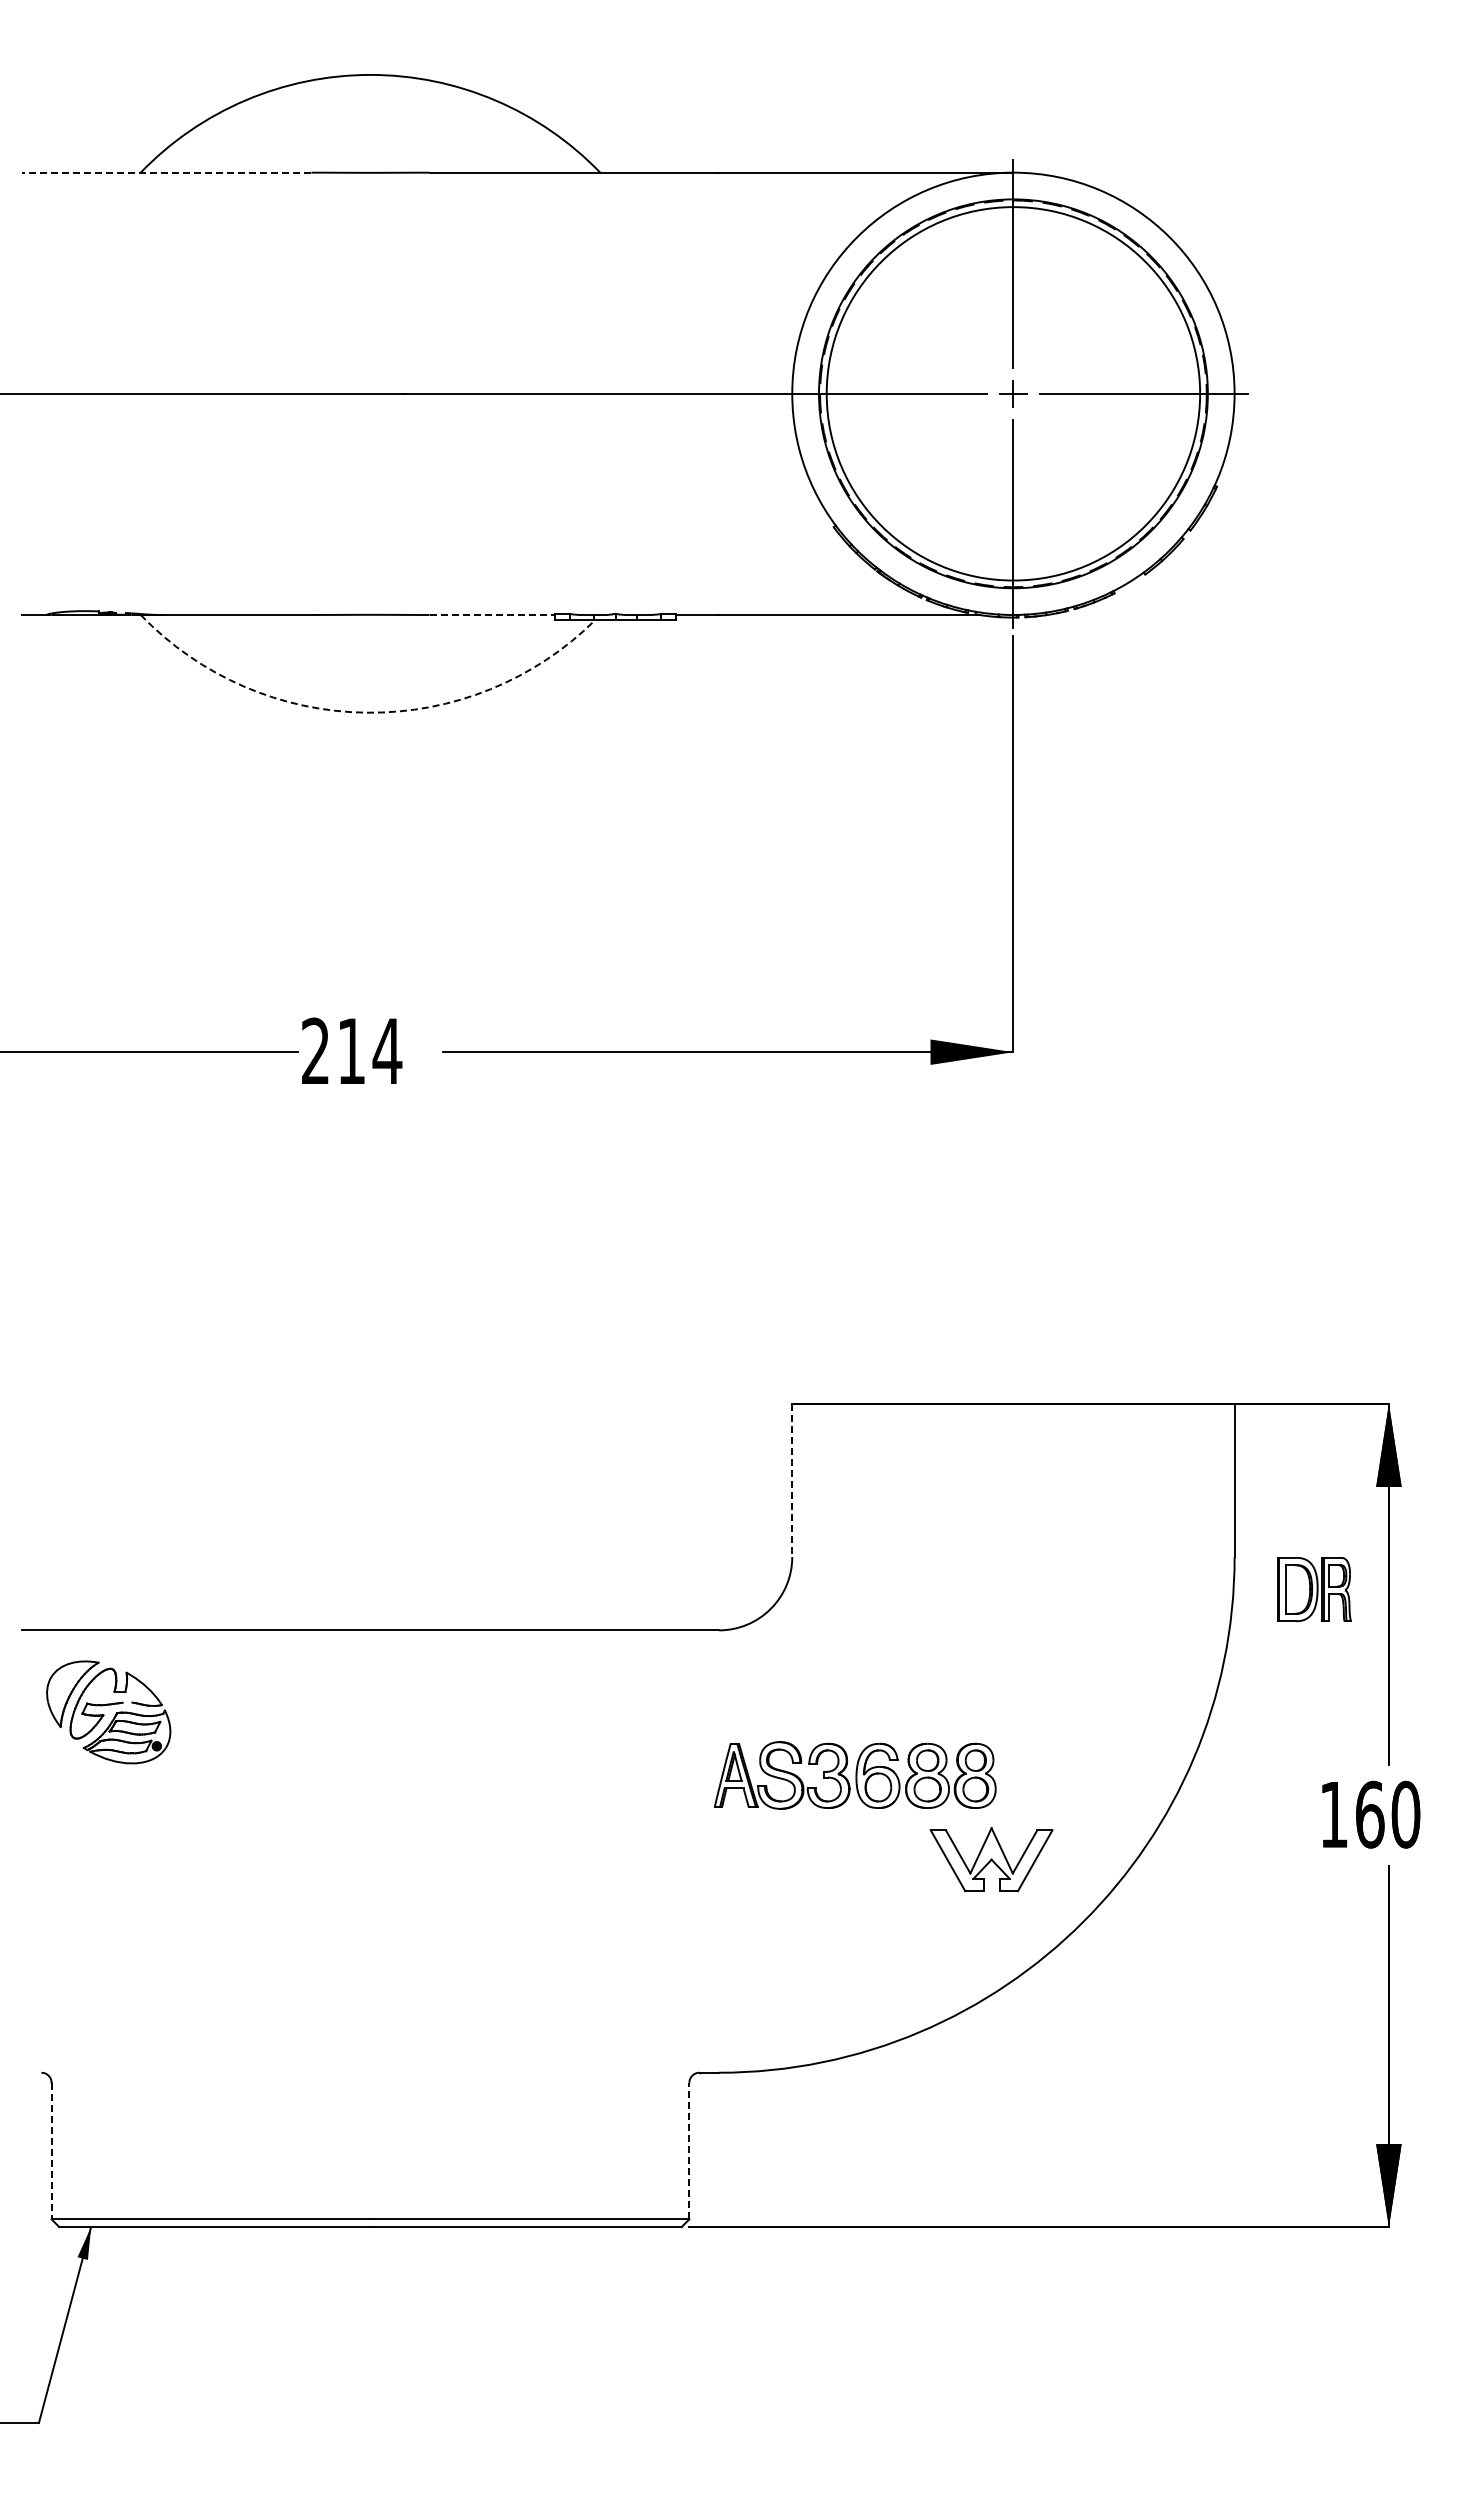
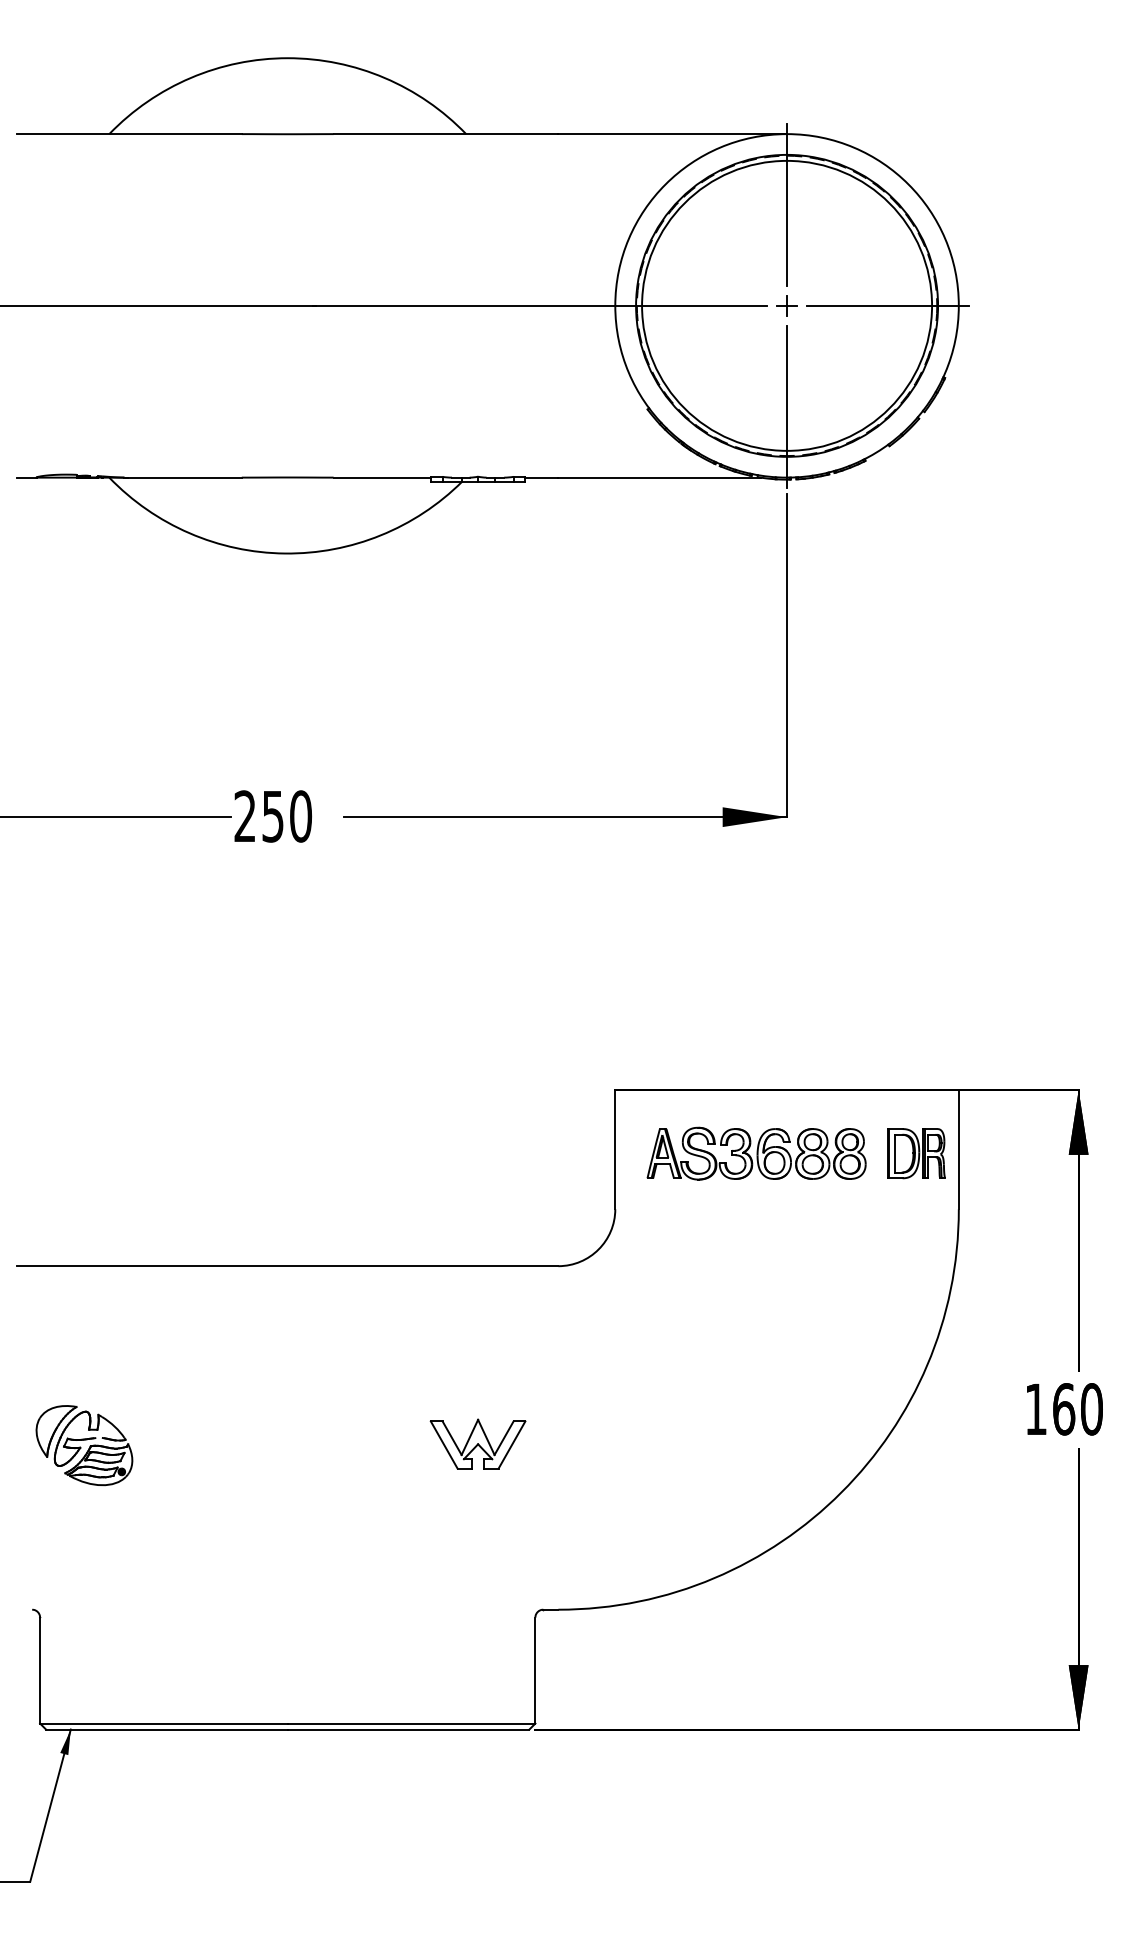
line: (166, 172) -> (129, 133), dashed -> solid
line: (492, 615) -> (382, 478), dashed -> solid
arc: (366, 712) -> (284, 553), dashed -> solid
text: (370, 1051) -> (287, 816), 214 -> 250
line: (792, 1480) -> (615, 1149), dashed -> solid
part: (1314, 1589) -> (916, 1153), moved
part: (108, 1712) -> (84, 1445), moved
part: (855, 1775) -> (756, 1153), moved
part: (991, 1859) -> (478, 1444), moved
line: (689, 2150) -> (535, 1670), dashed -> solid
line: (51, 2151) -> (40, 1670), dashed -> solid

